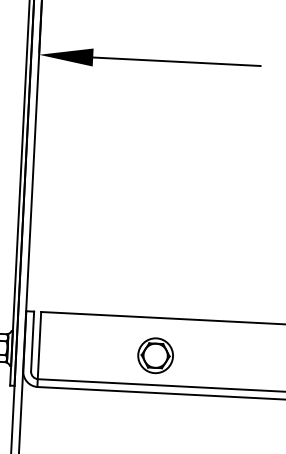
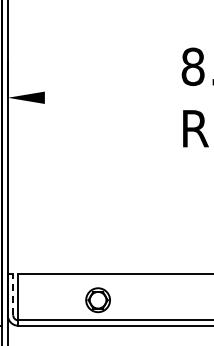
line: (176, 61) -> (102, 97), removed
line: (33, 341) -> (13, 294), solid -> dashed

